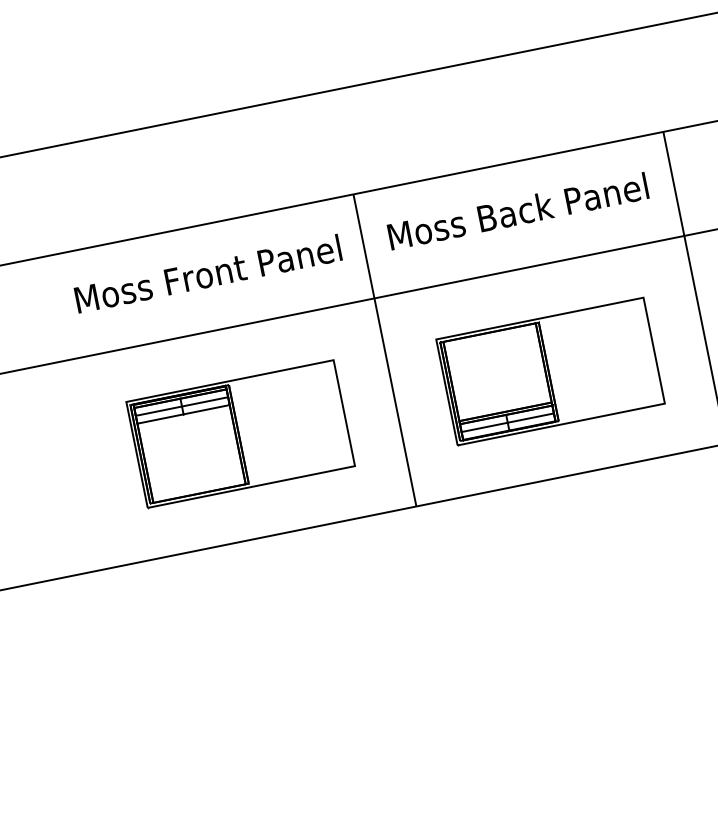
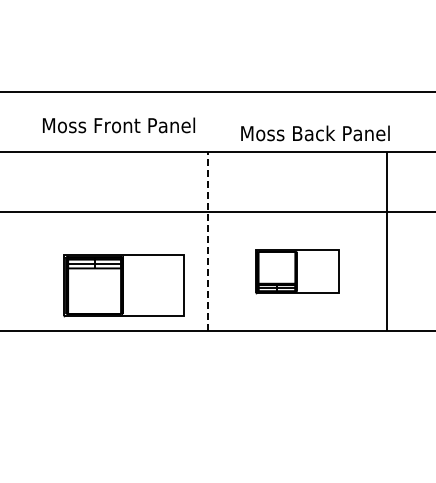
text: (518, 211) -> (315, 133), moved
text: (207, 274) -> (118, 125), moved
line: (385, 350) -> (208, 241), solid -> dashed
part: (550, 371) -> (297, 271), size x0.7
part: (239, 433) -> (123, 285), moved

